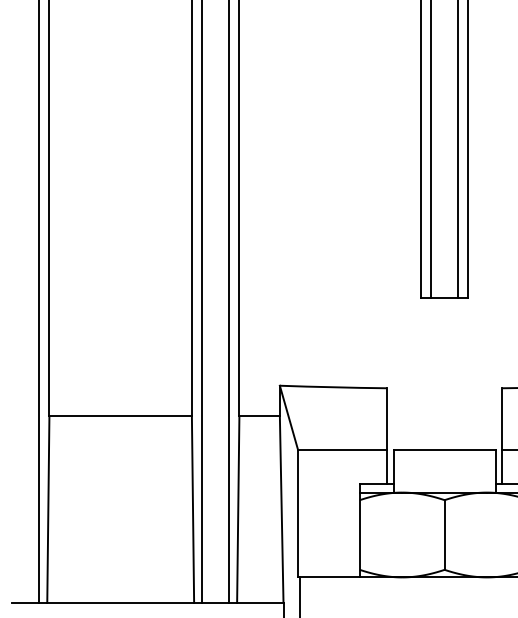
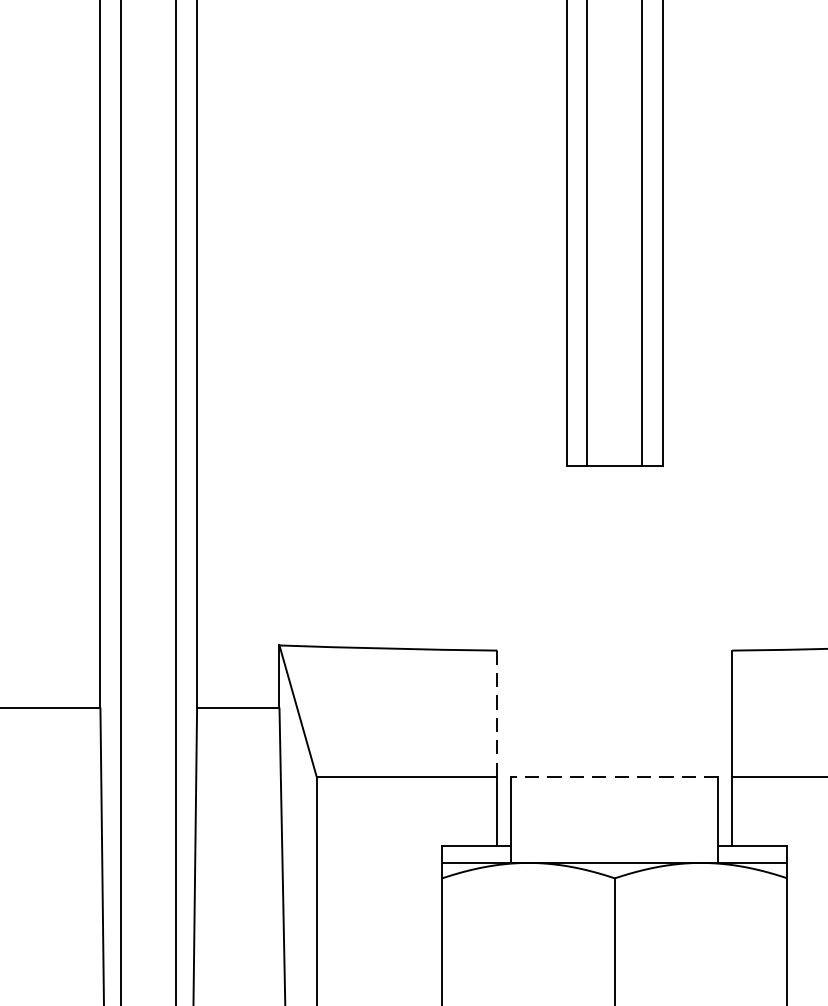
line: (386, 419) -> (496, 714), solid -> dashed
line: (444, 450) -> (614, 777), solid -> dashed

